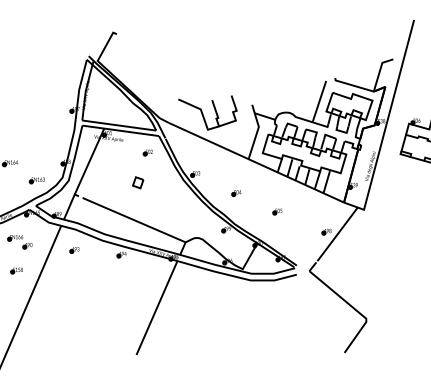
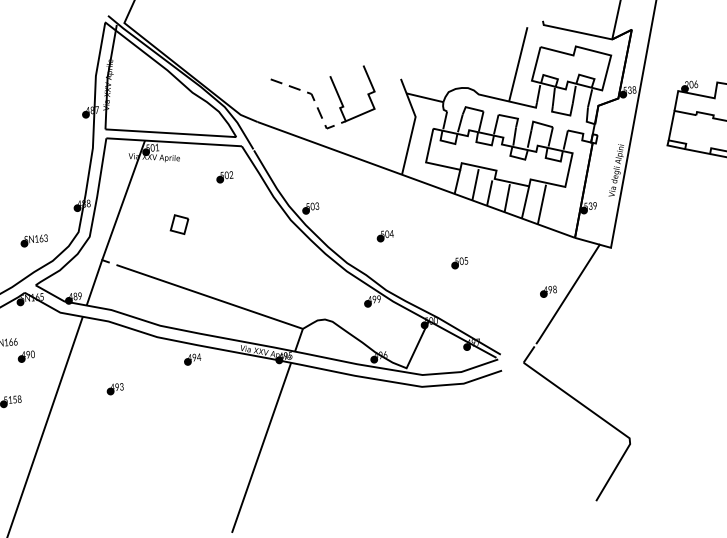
line: (202, 114) -> (315, 102), solid -> dashed
part: (138, 182) -> (180, 224), moved
part: (74, 250) -> (115, 389), moved

